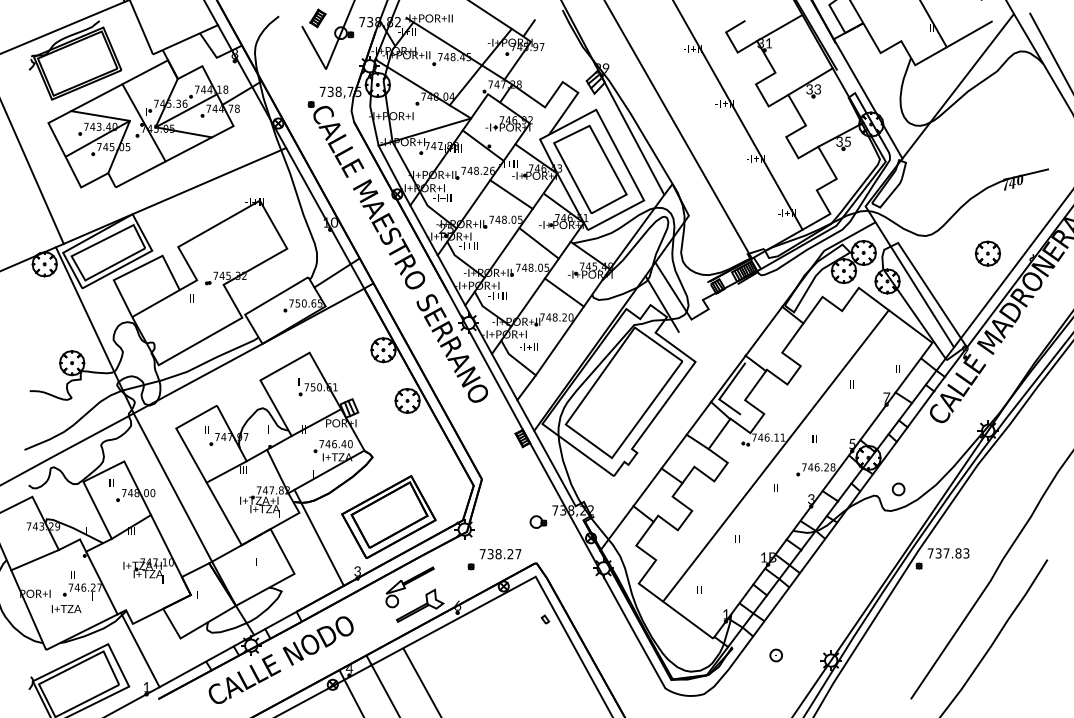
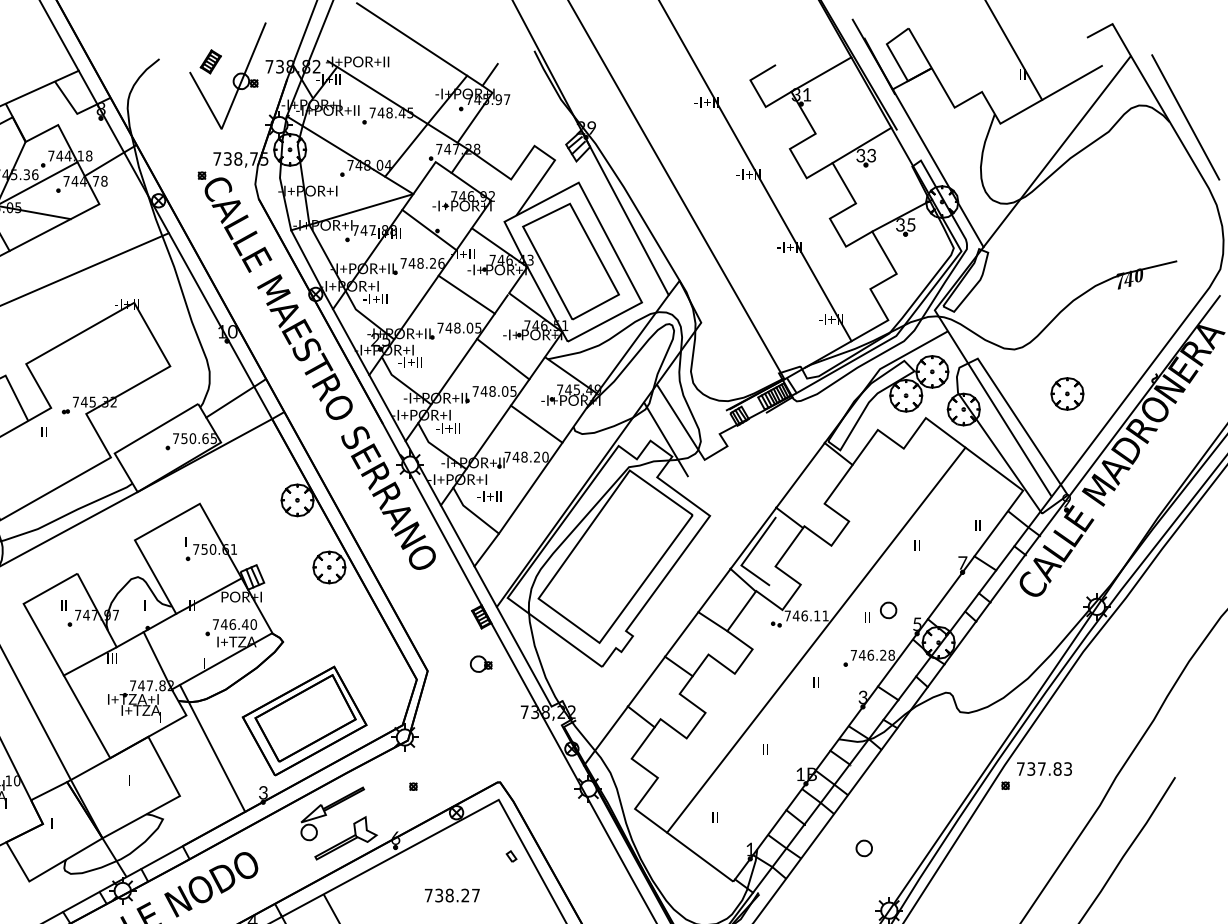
part: (987, 253) -> (1066, 393), moved
part: (898, 489) -> (888, 610), moved
part: (538, 521) -> (481, 663), moved
text: (500, 554) -> (452, 896), moved
part: (775, 655) -> (863, 848), moved

